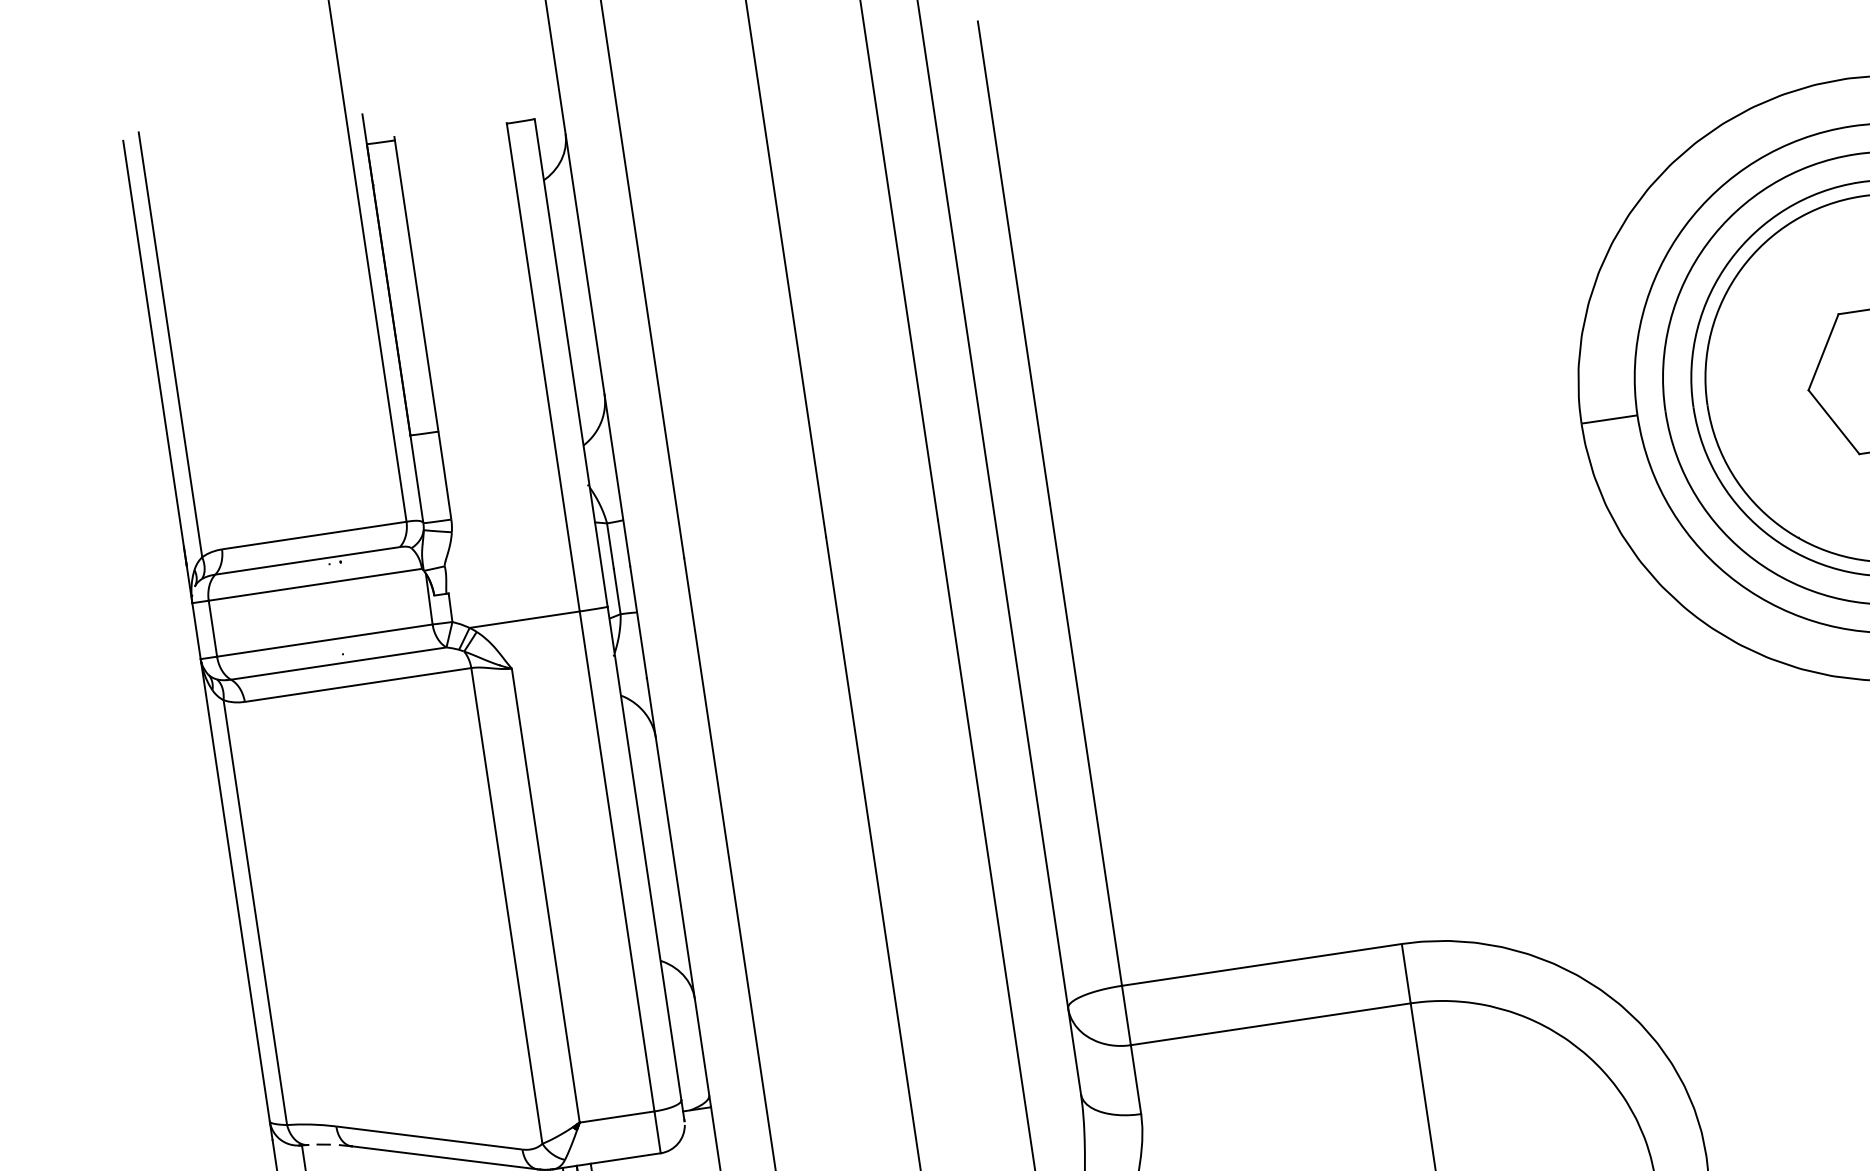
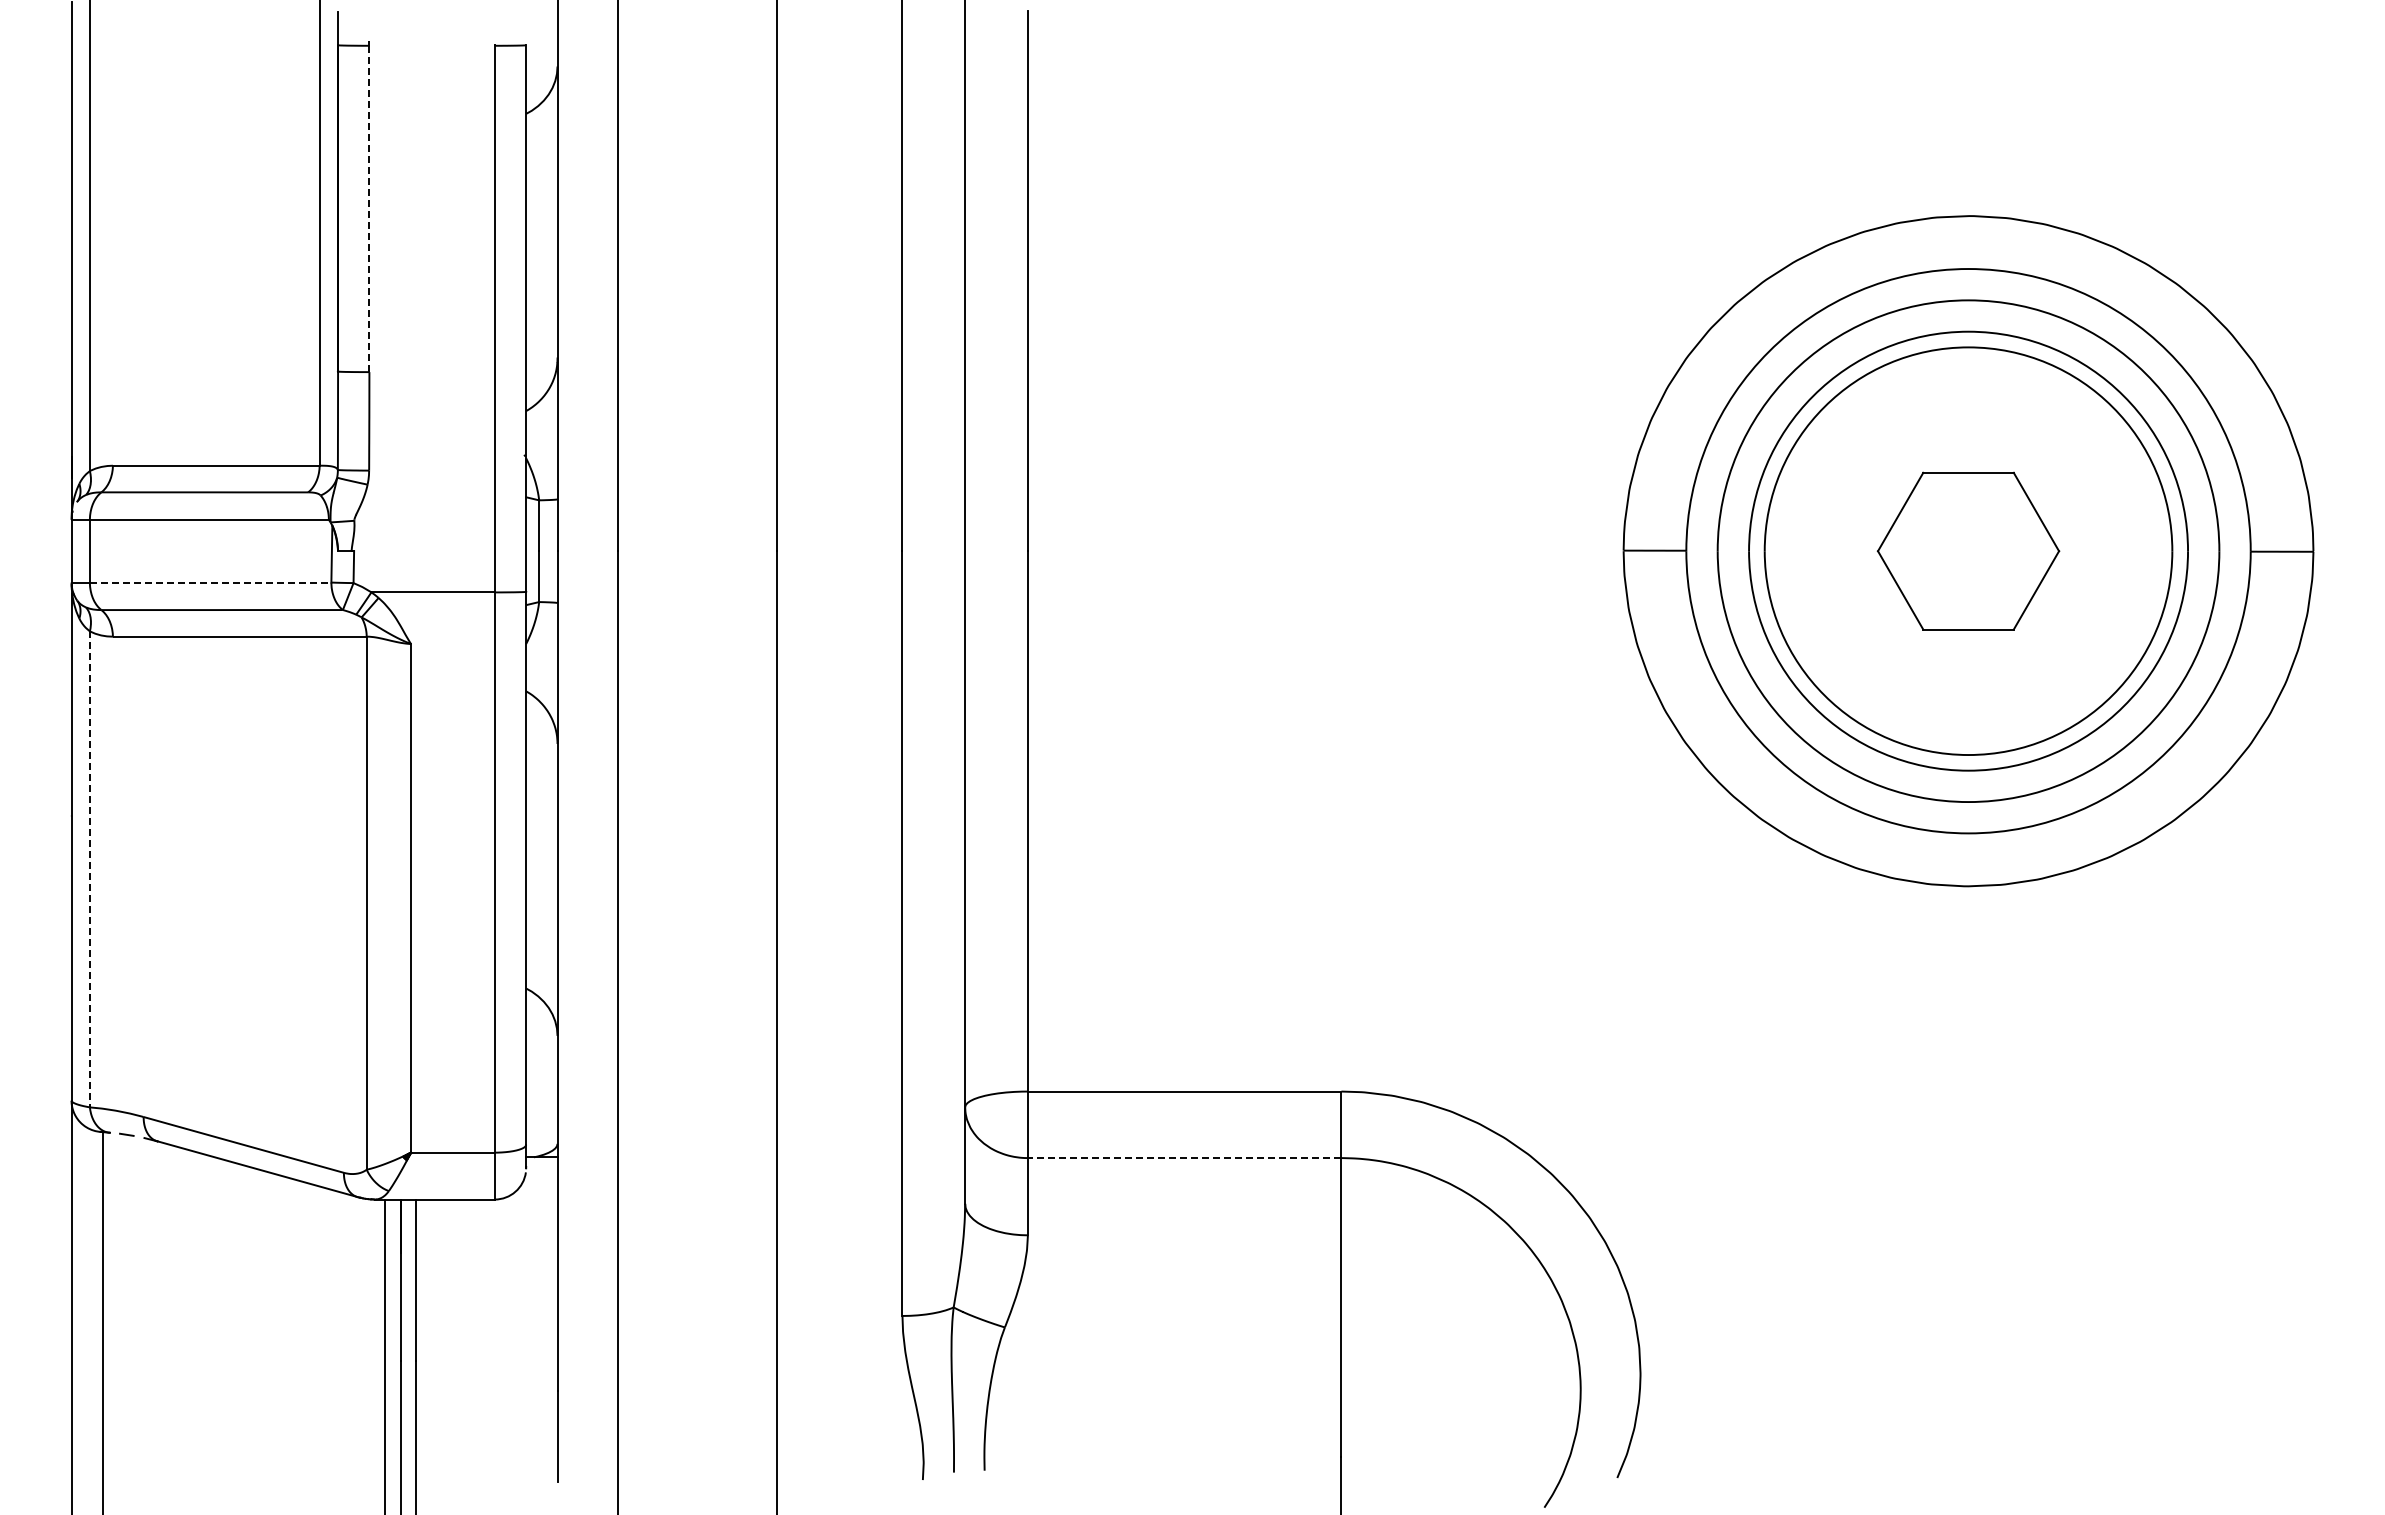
line: (416, 286) -> (369, 209), solid -> dashed
line: (324, 640) -> (210, 582), solid -> dashed
line: (254, 912) -> (89, 869), solid -> dashed
line: (1270, 1024) -> (1184, 1158), solid -> dashed

